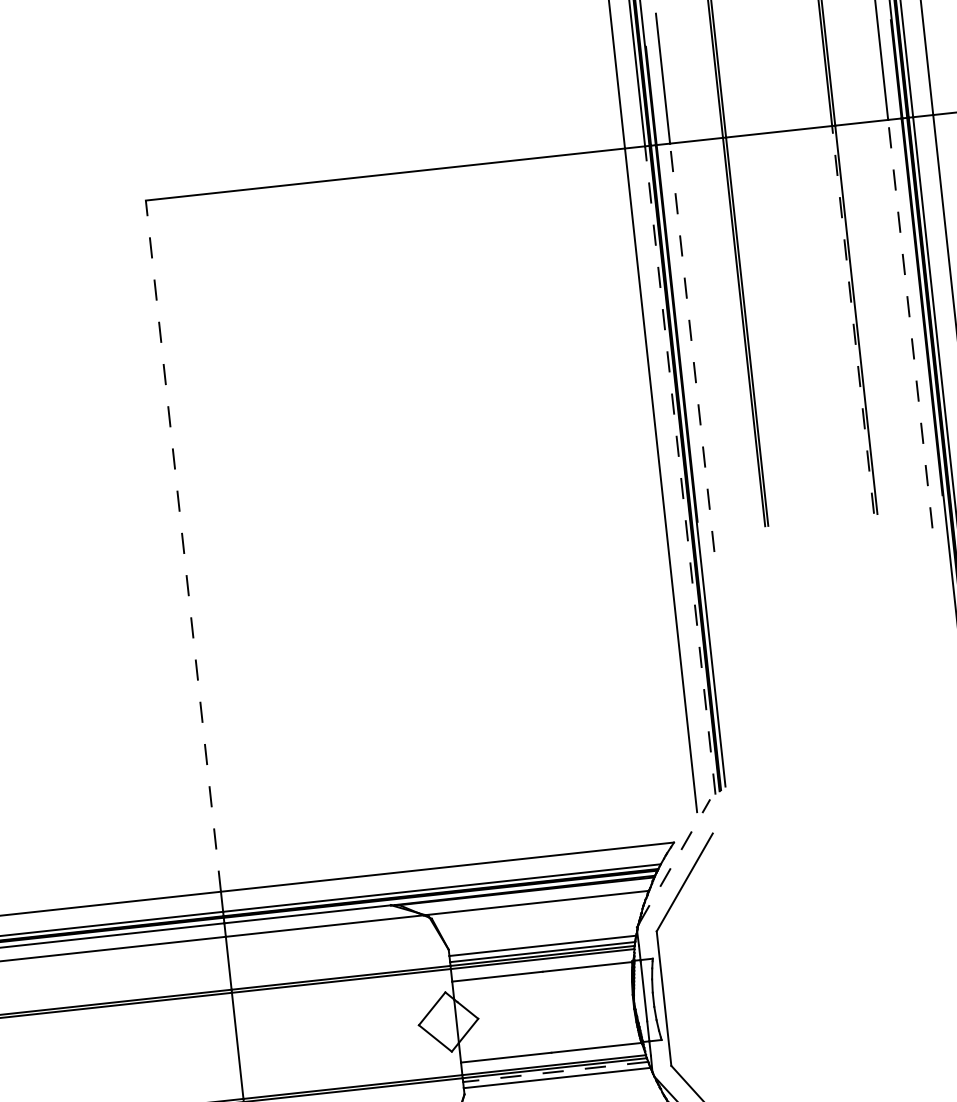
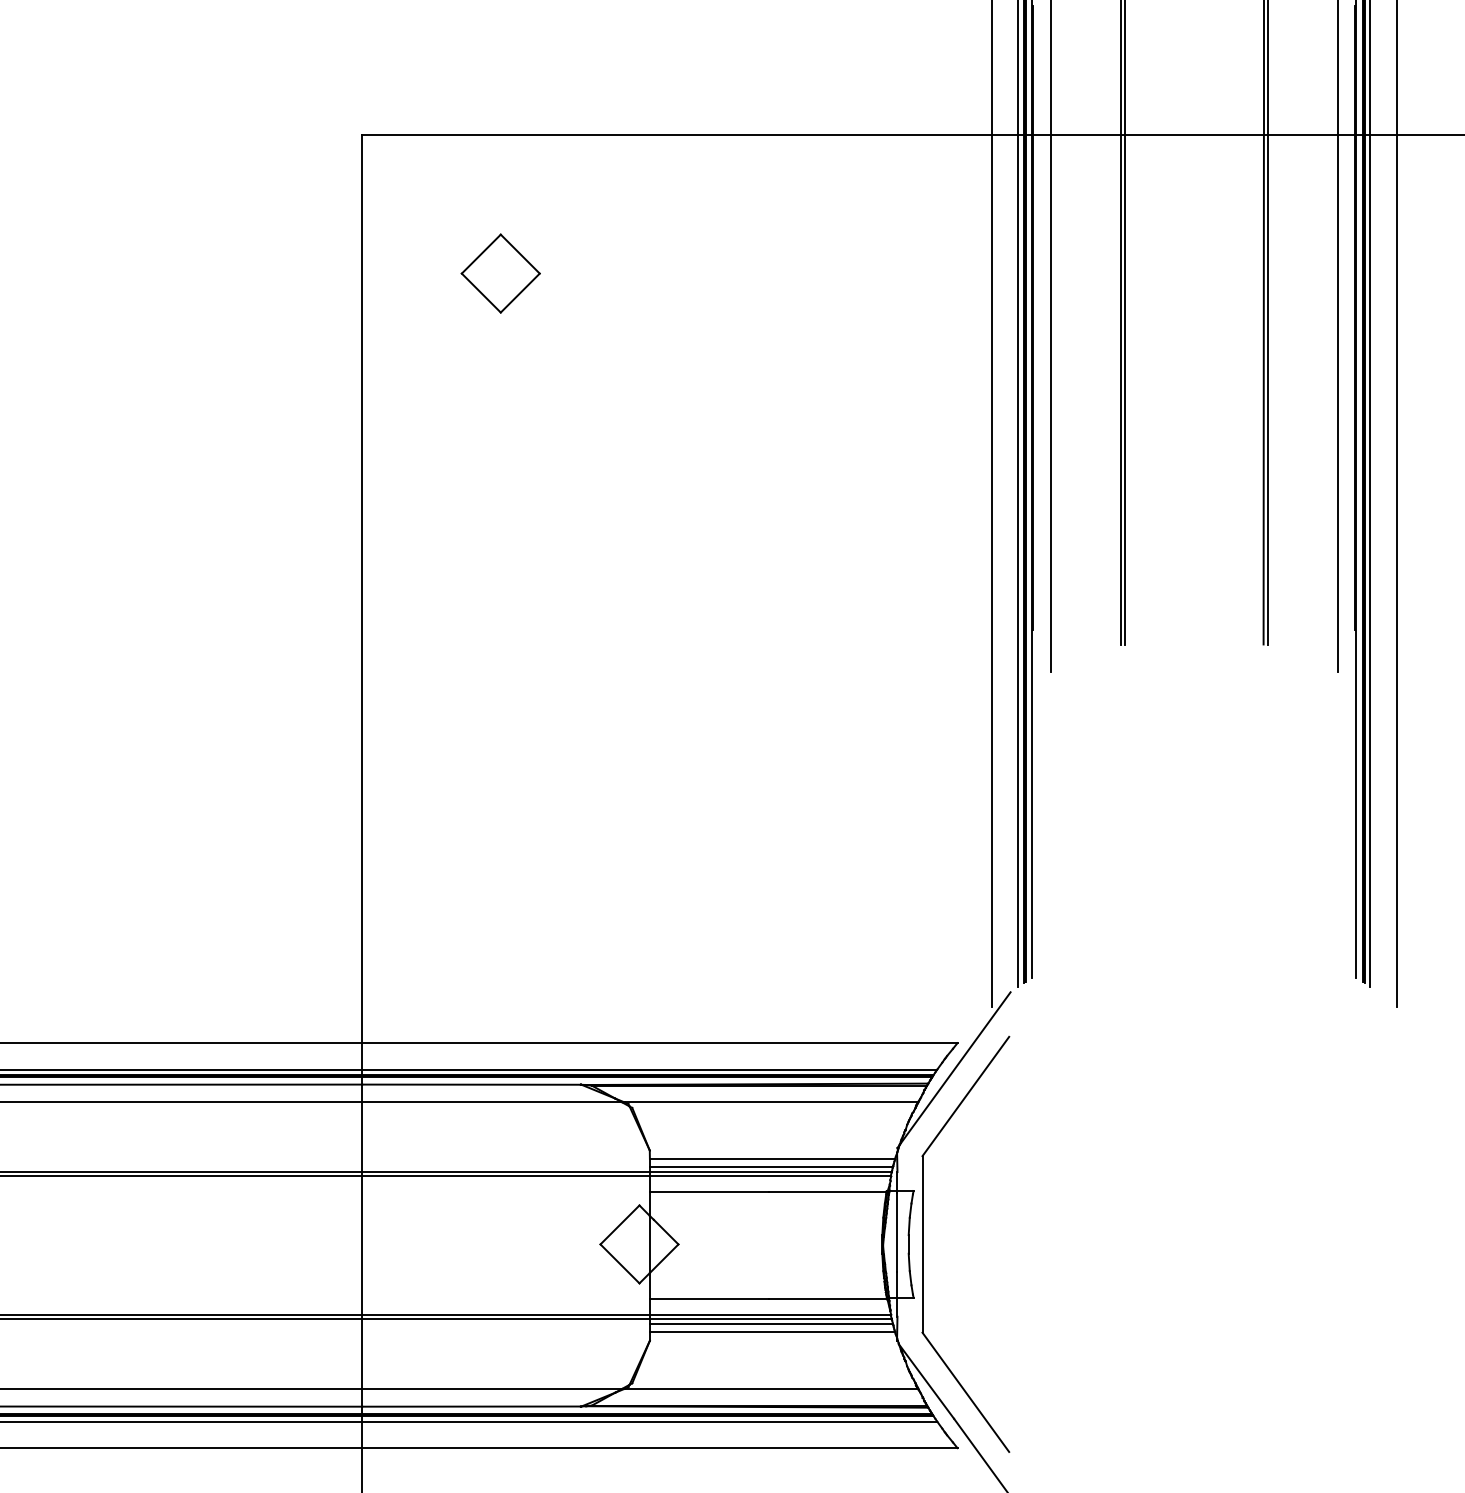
part: (262, 294) -> (500, 273), added
line: (852, 319) -> (1263, 389), dashed -> solid
line: (910, 323) -> (1337, 402), dashed -> solid
line: (691, 347) -> (1050, 402), dashed -> solid
line: (680, 470) -> (1018, 560), dashed -> solid
line: (183, 545) -> (362, 588), dashed -> solid
line: (674, 861) -> (955, 1067), dashed -> solid
line: (555, 1072) -> (771, 1324), dashed -> solid

